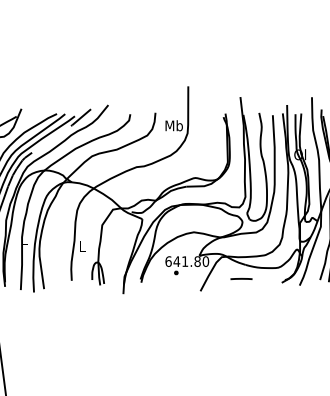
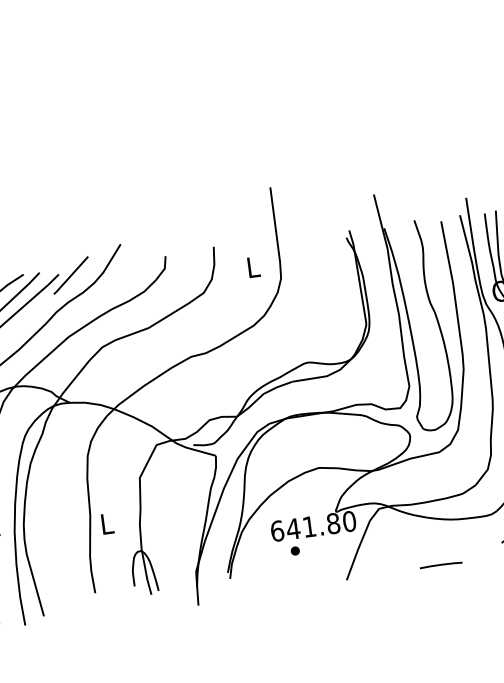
text: (173, 125) -> (251, 266), Mb -> L
line: (241, 279) -> (441, 566), moved

